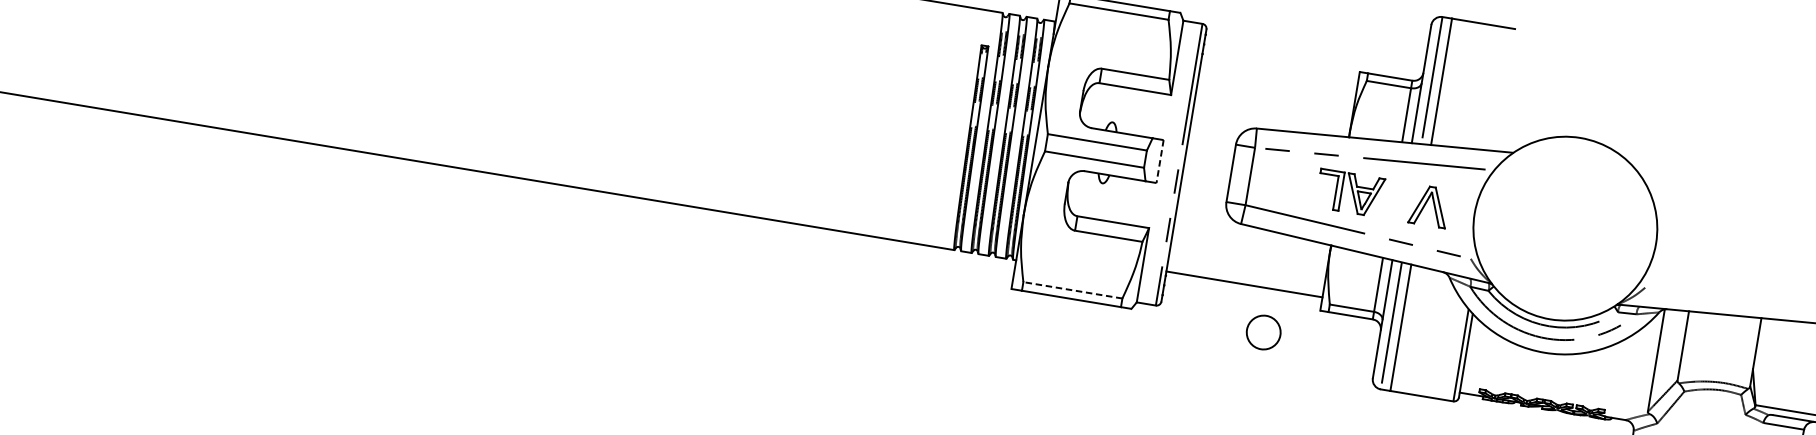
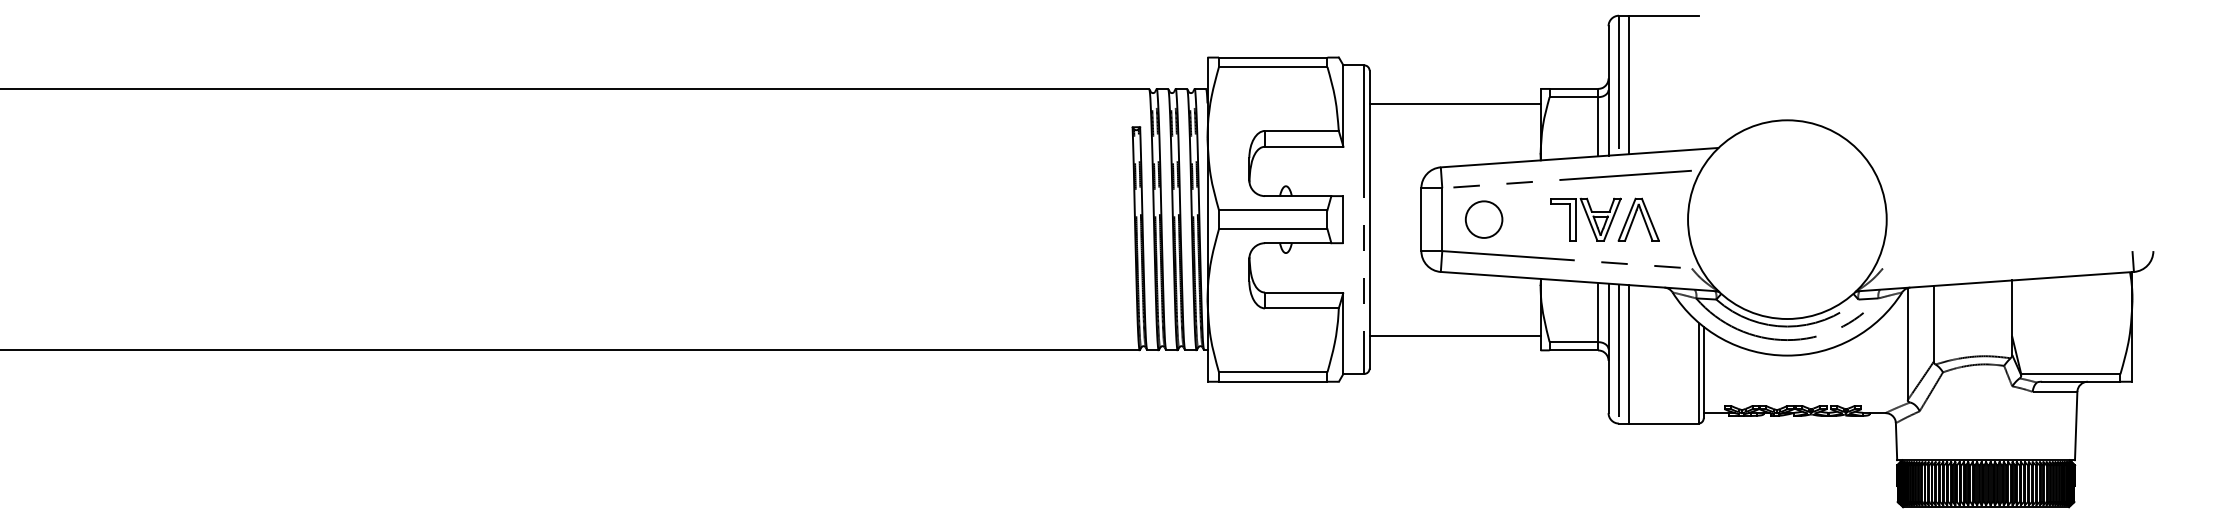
line: (1279, 72) -> (1454, 103), added
line: (1160, 161) -> (1343, 219), dashed -> solid
part: (1350, 192) -> (1585, 219), moved
line: (1072, 290) -> (1272, 372), dashed -> solid
circle: (1263, 332) -> (1483, 219), moved

